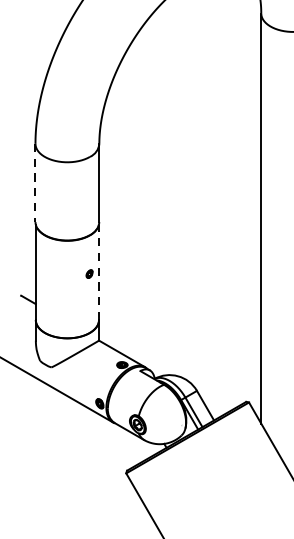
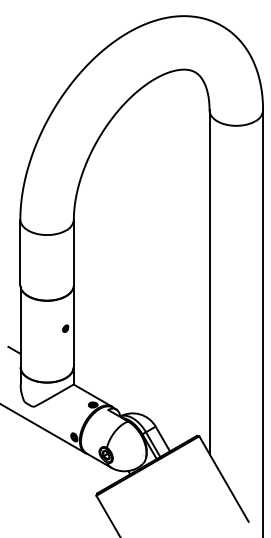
line: (35, 183) -> (20, 252), dashed -> solid
line: (98, 272) -> (73, 327), dashed -> solid

